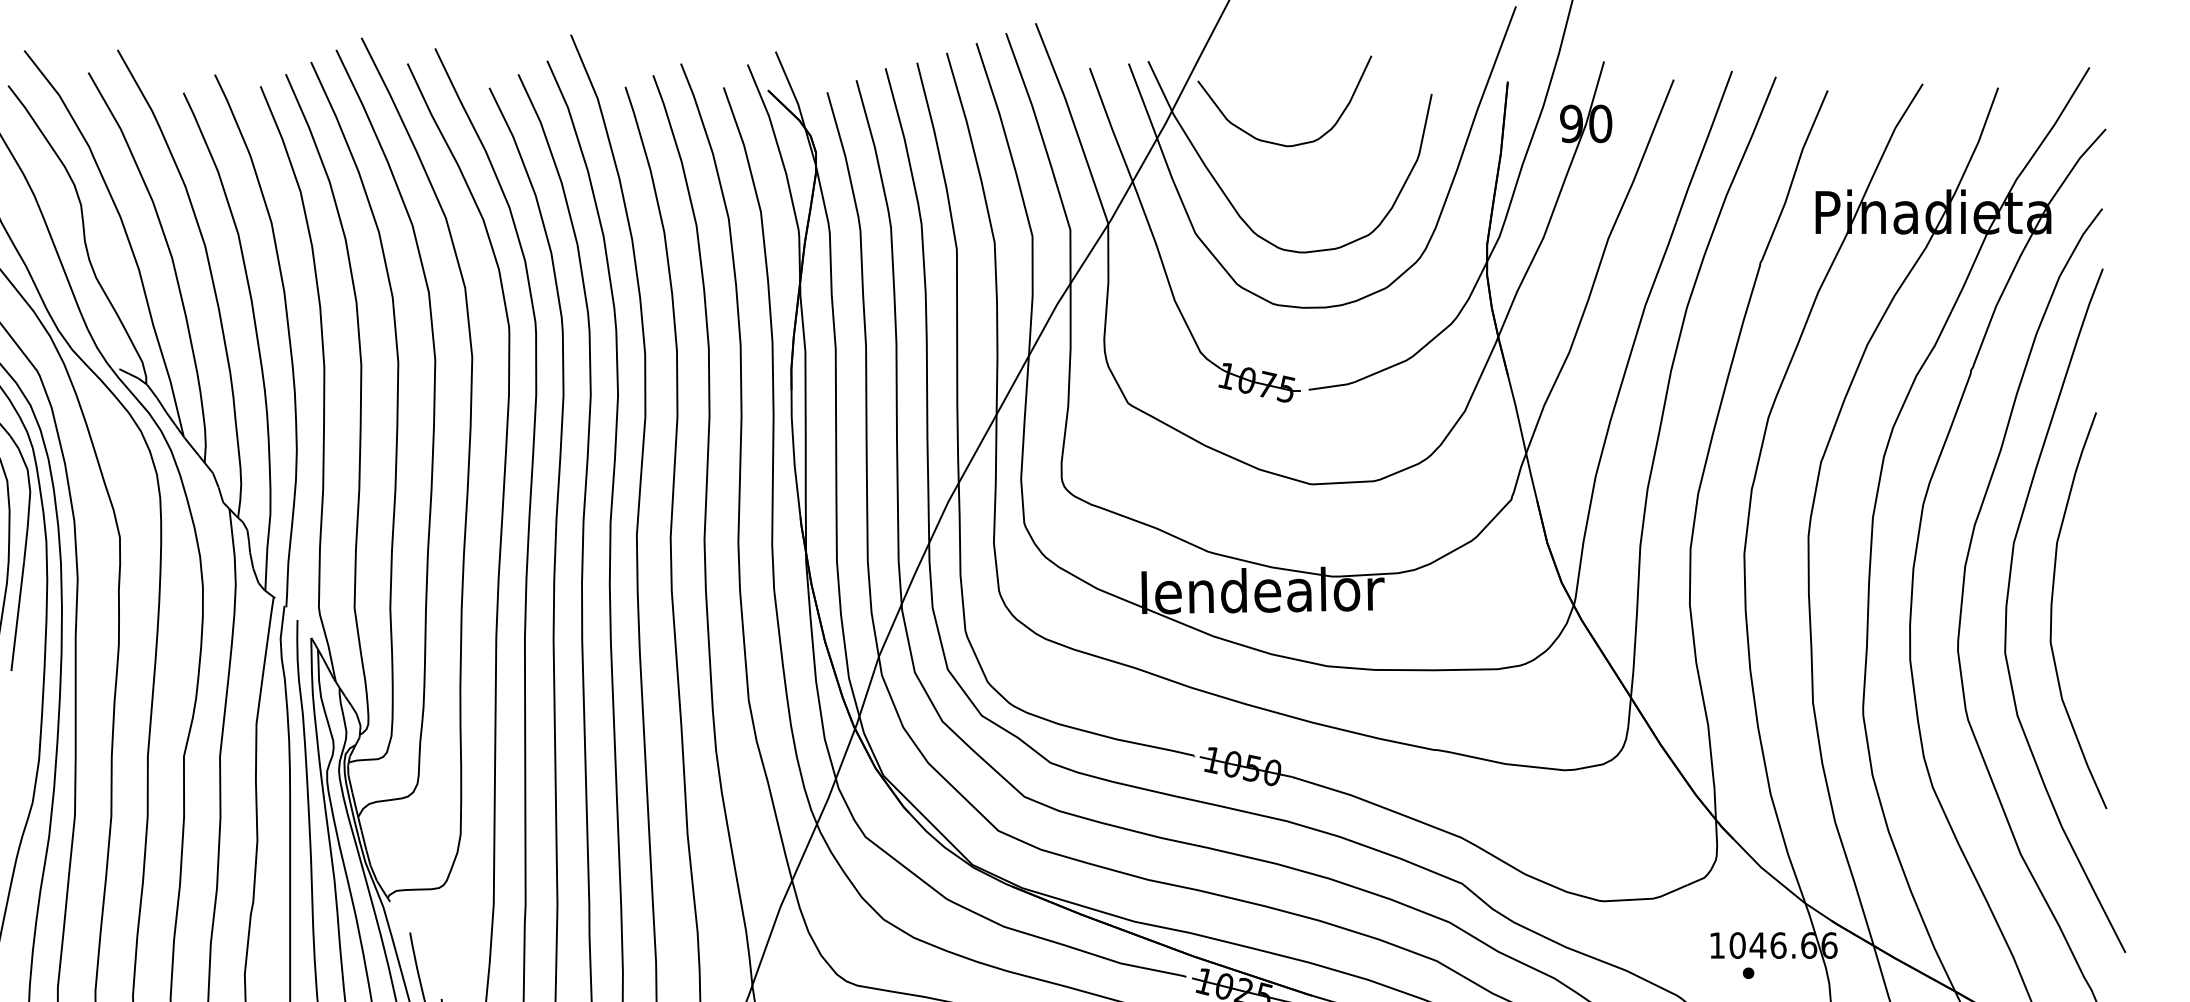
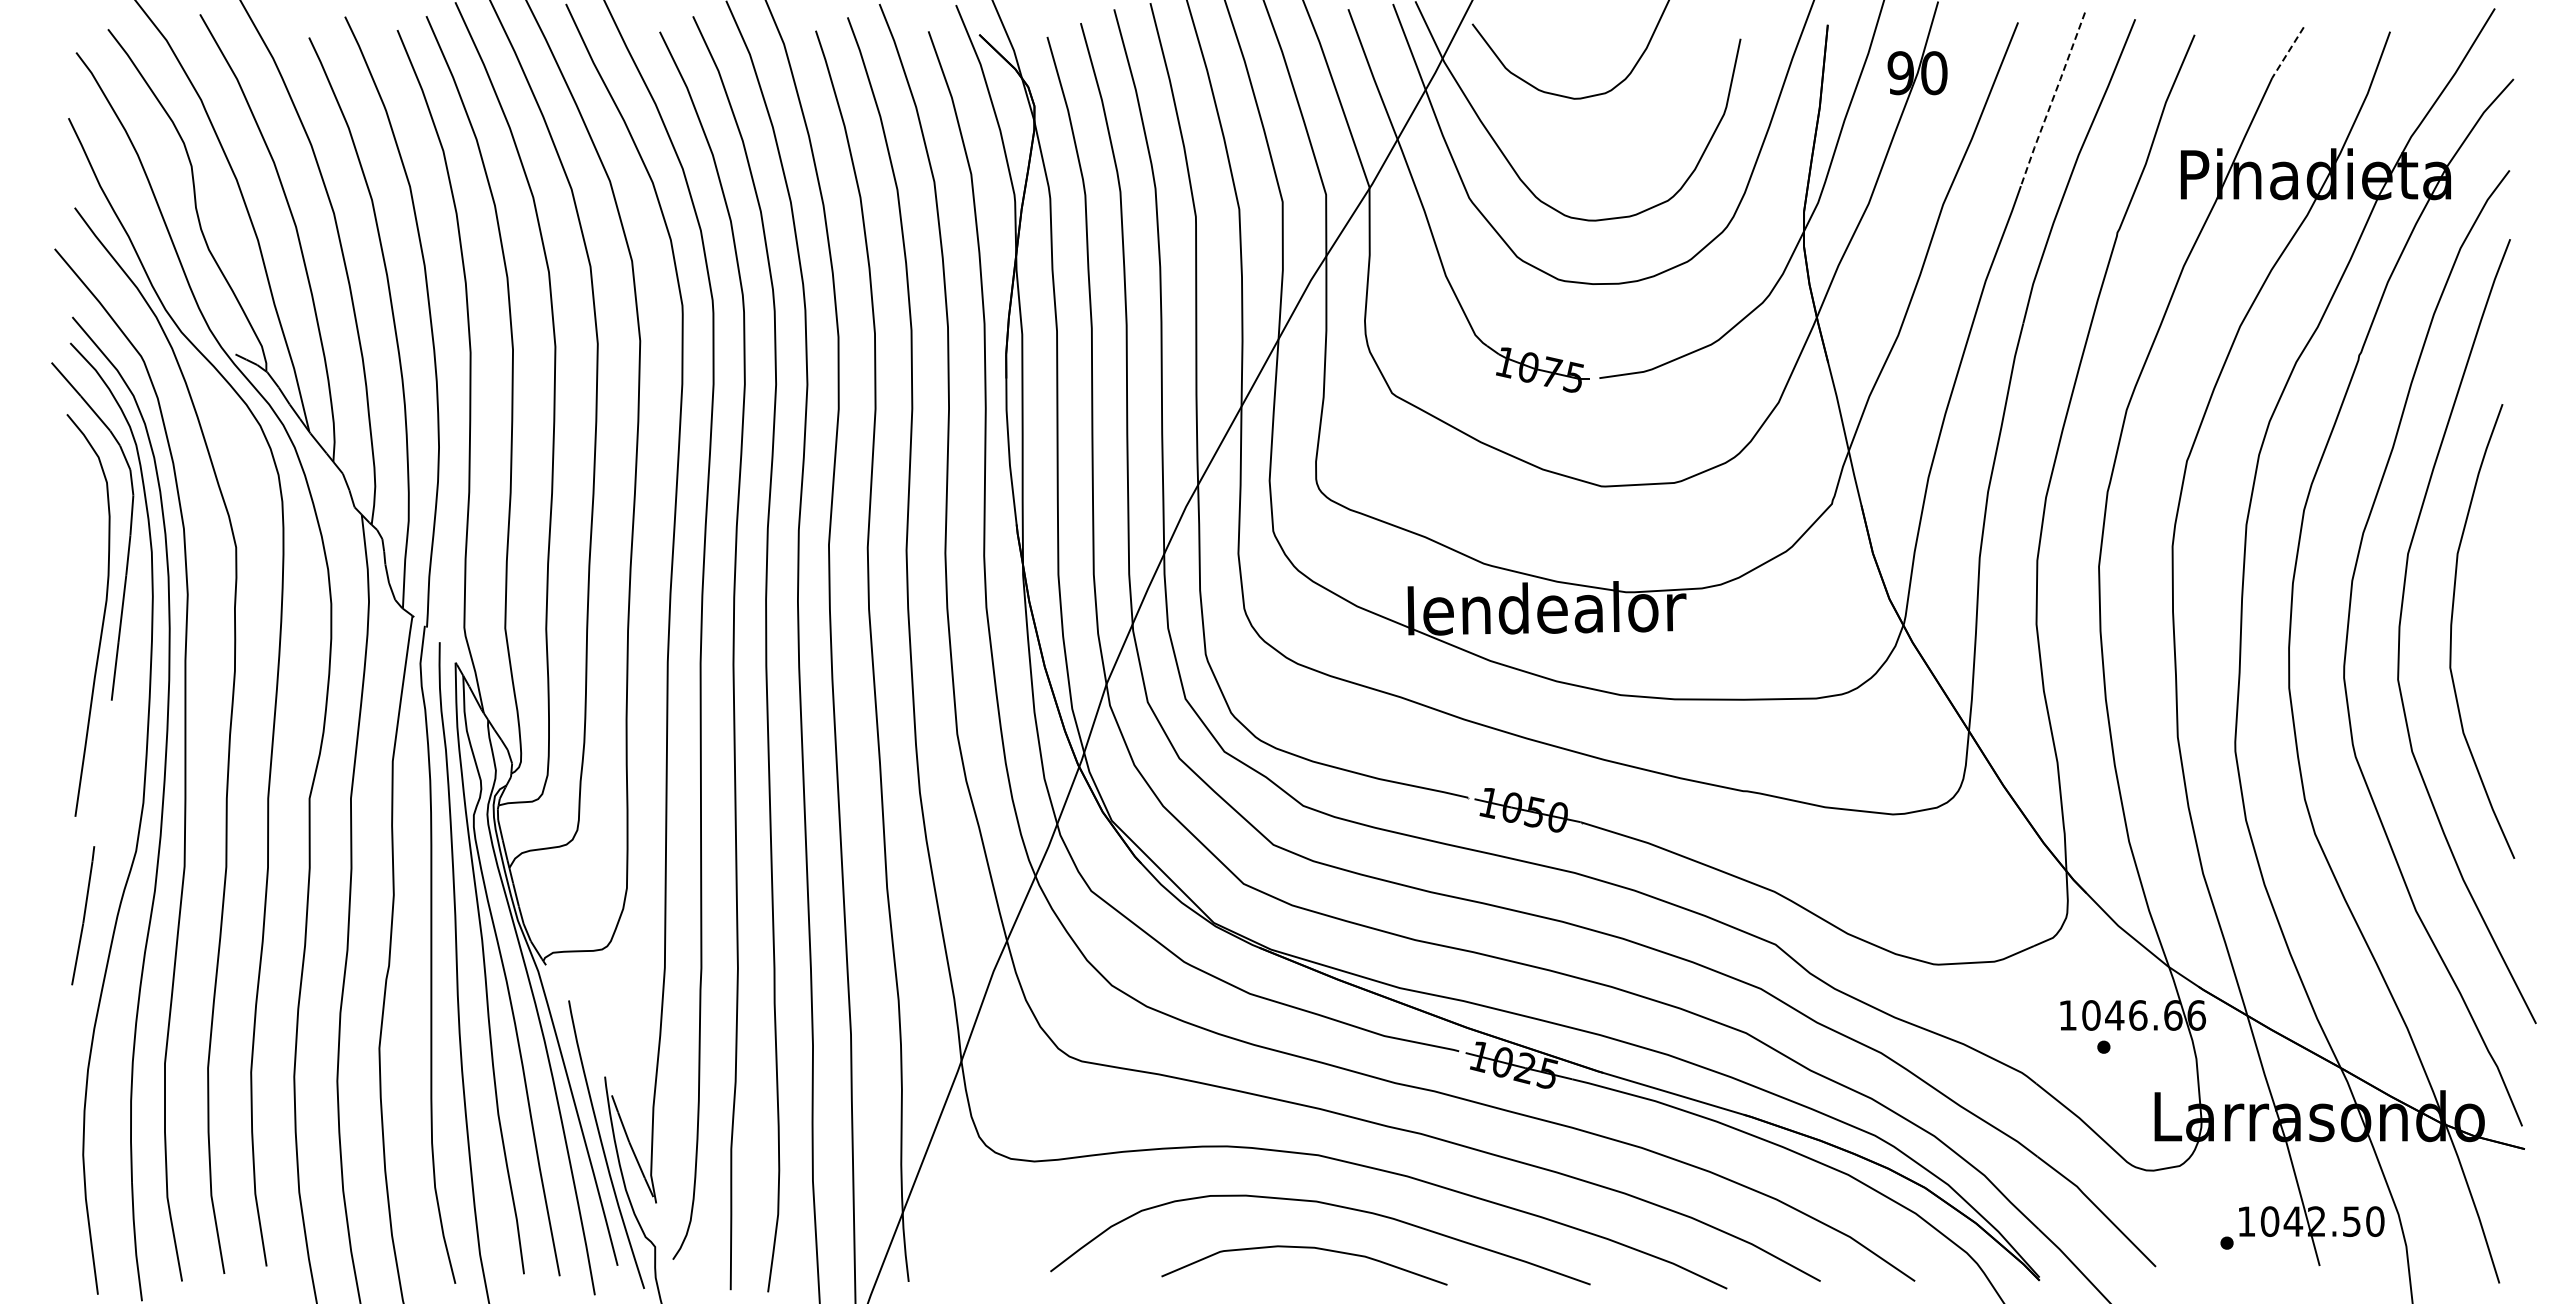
line: (1909, 105) -> (2288, 52), solid -> dashed
line: (1703, 146) -> (2052, 99), solid -> dashed

